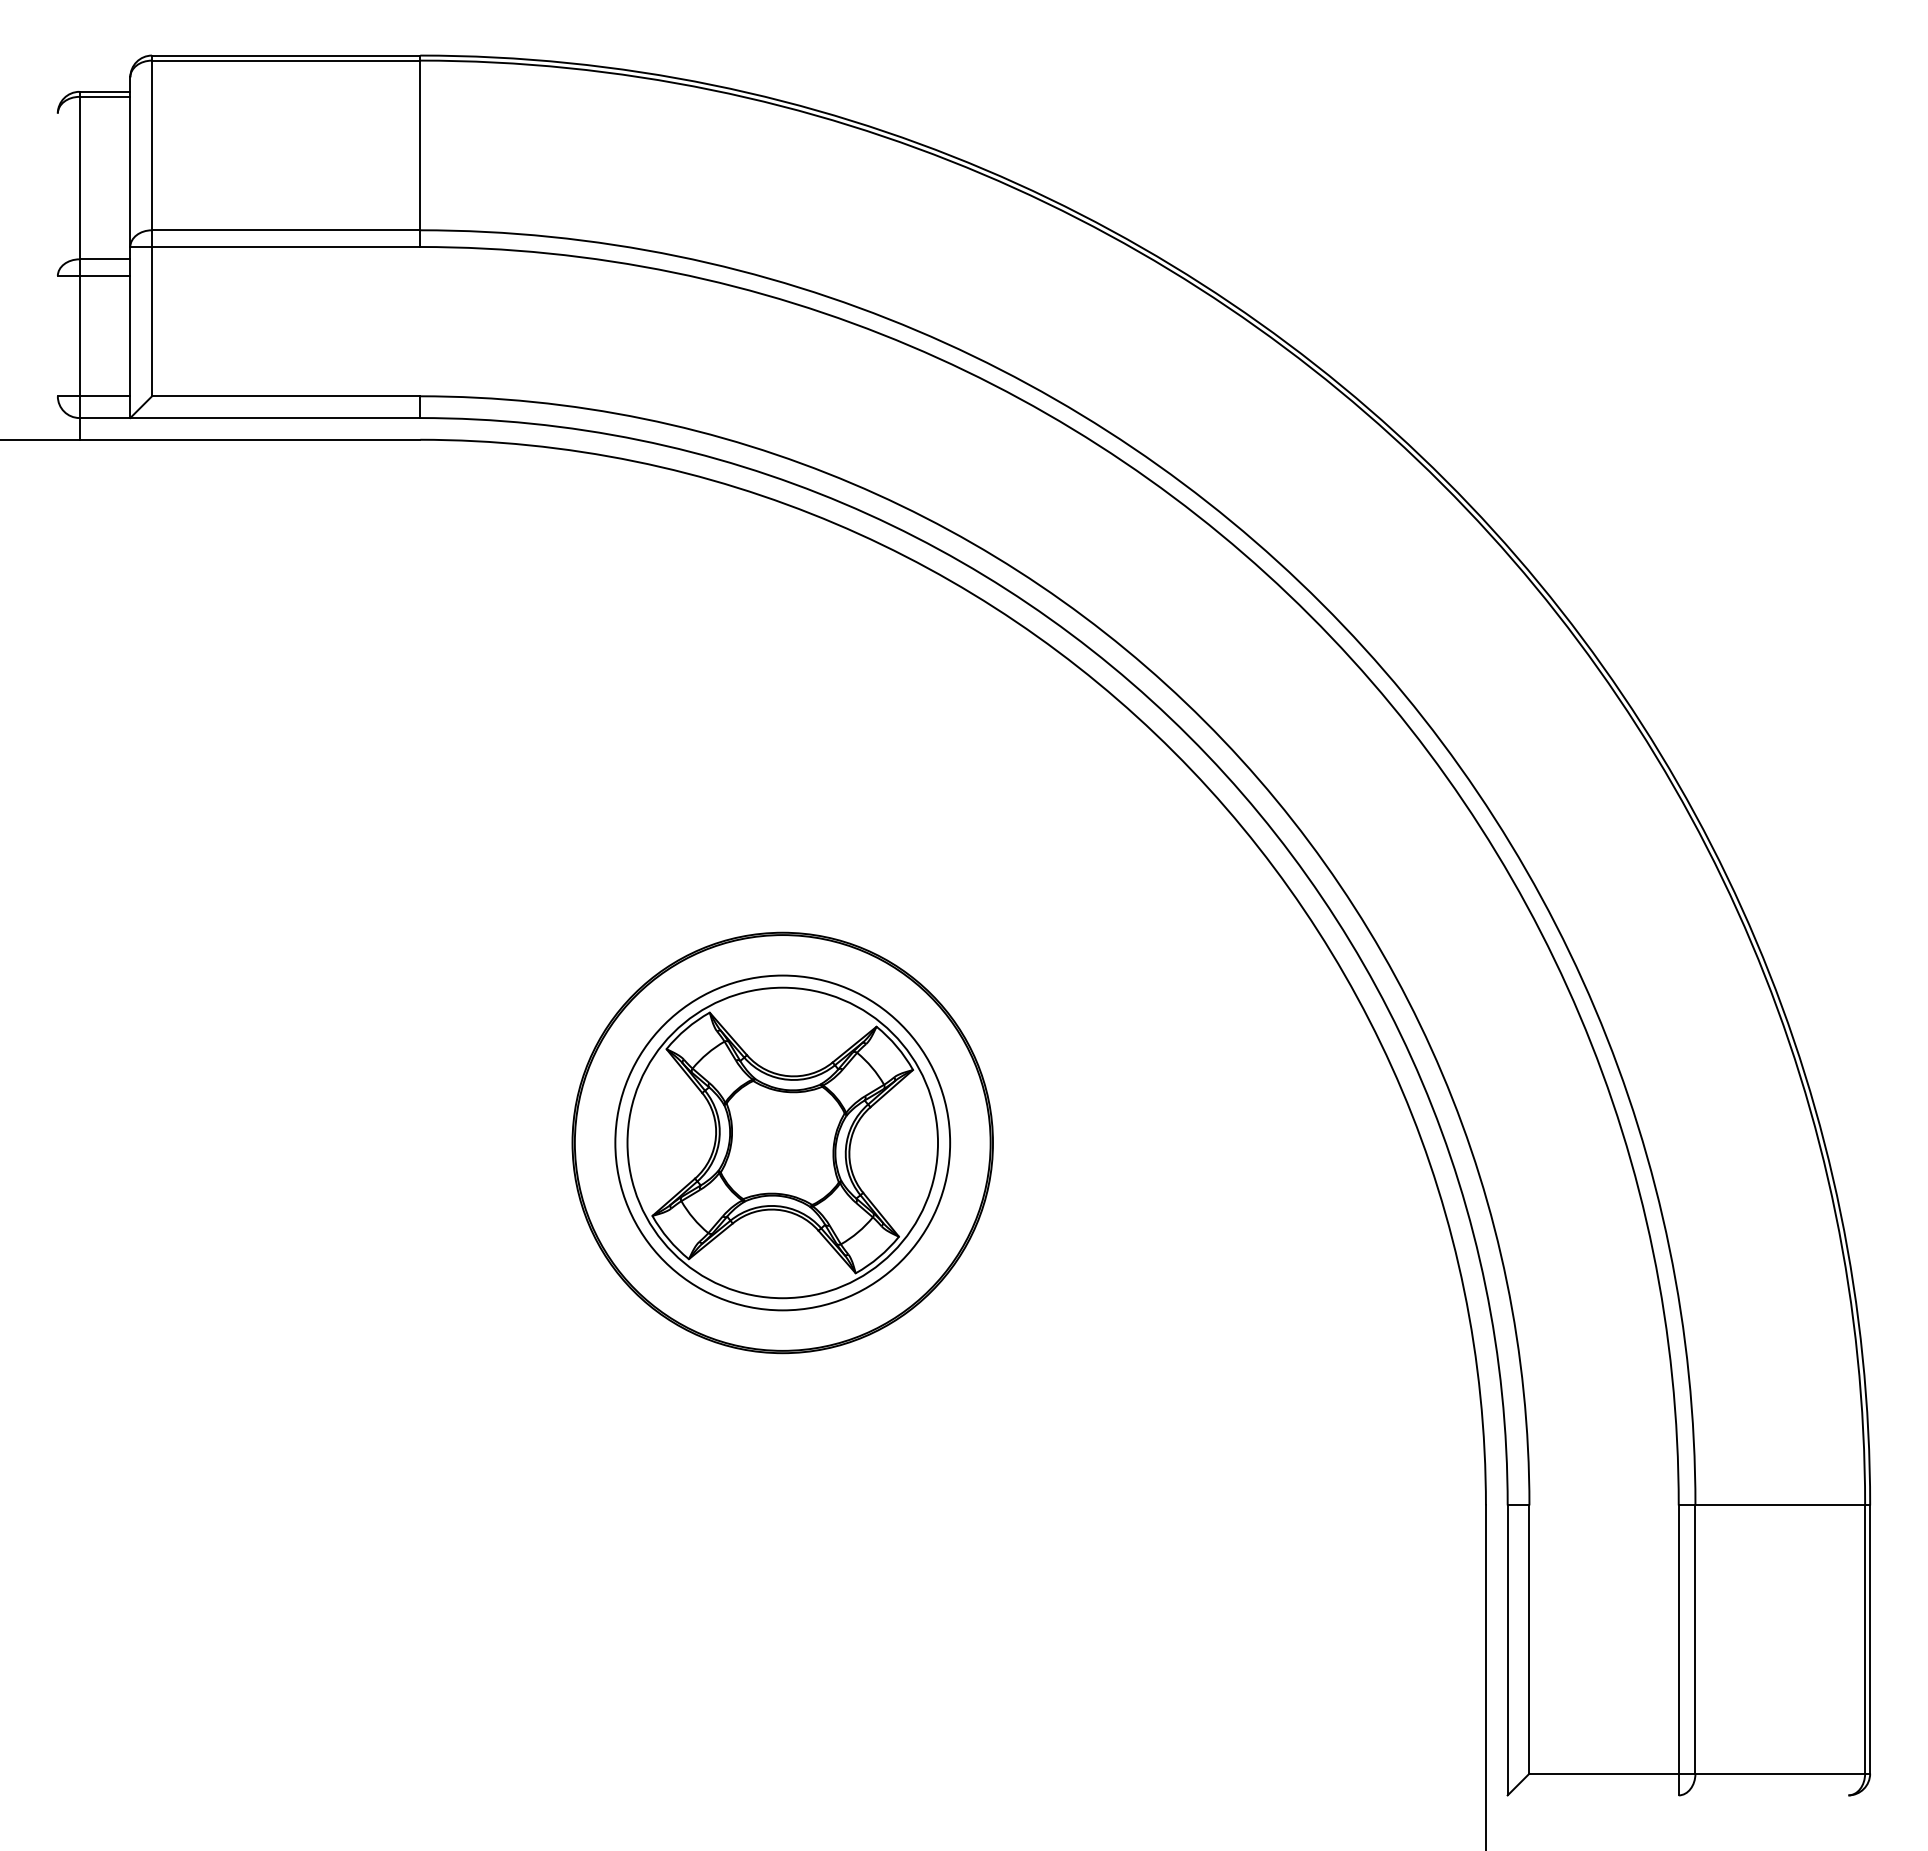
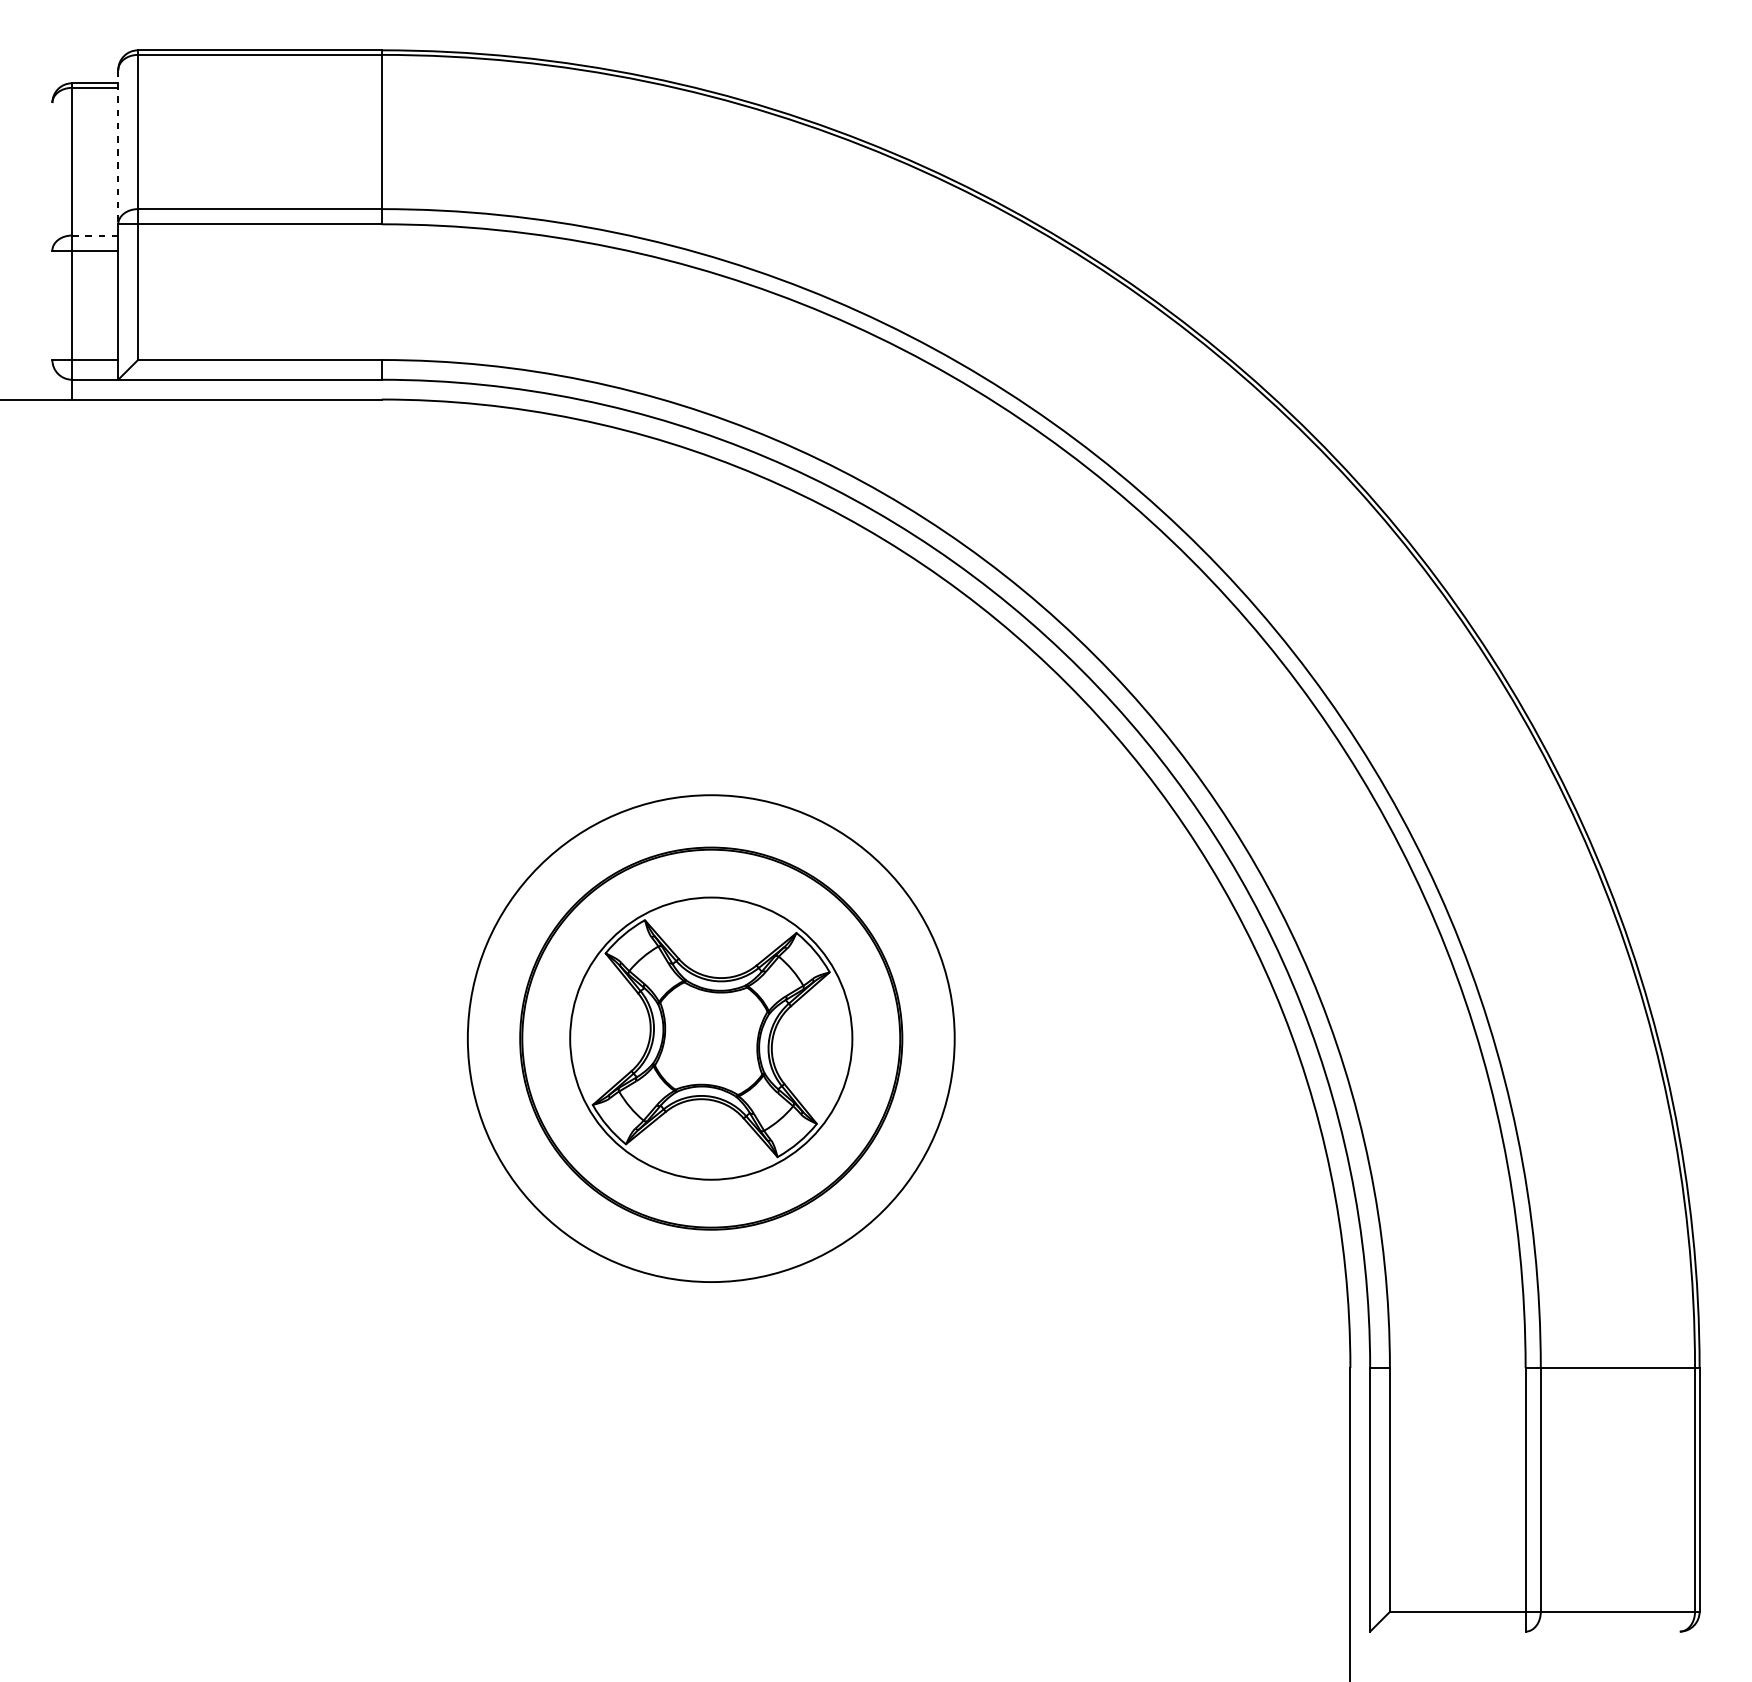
line: (130, 162) -> (118, 147), solid -> dashed
line: (104, 259) -> (94, 235), solid -> dashed
circle: (782, 1142) -> (711, 1038), size x1.6

